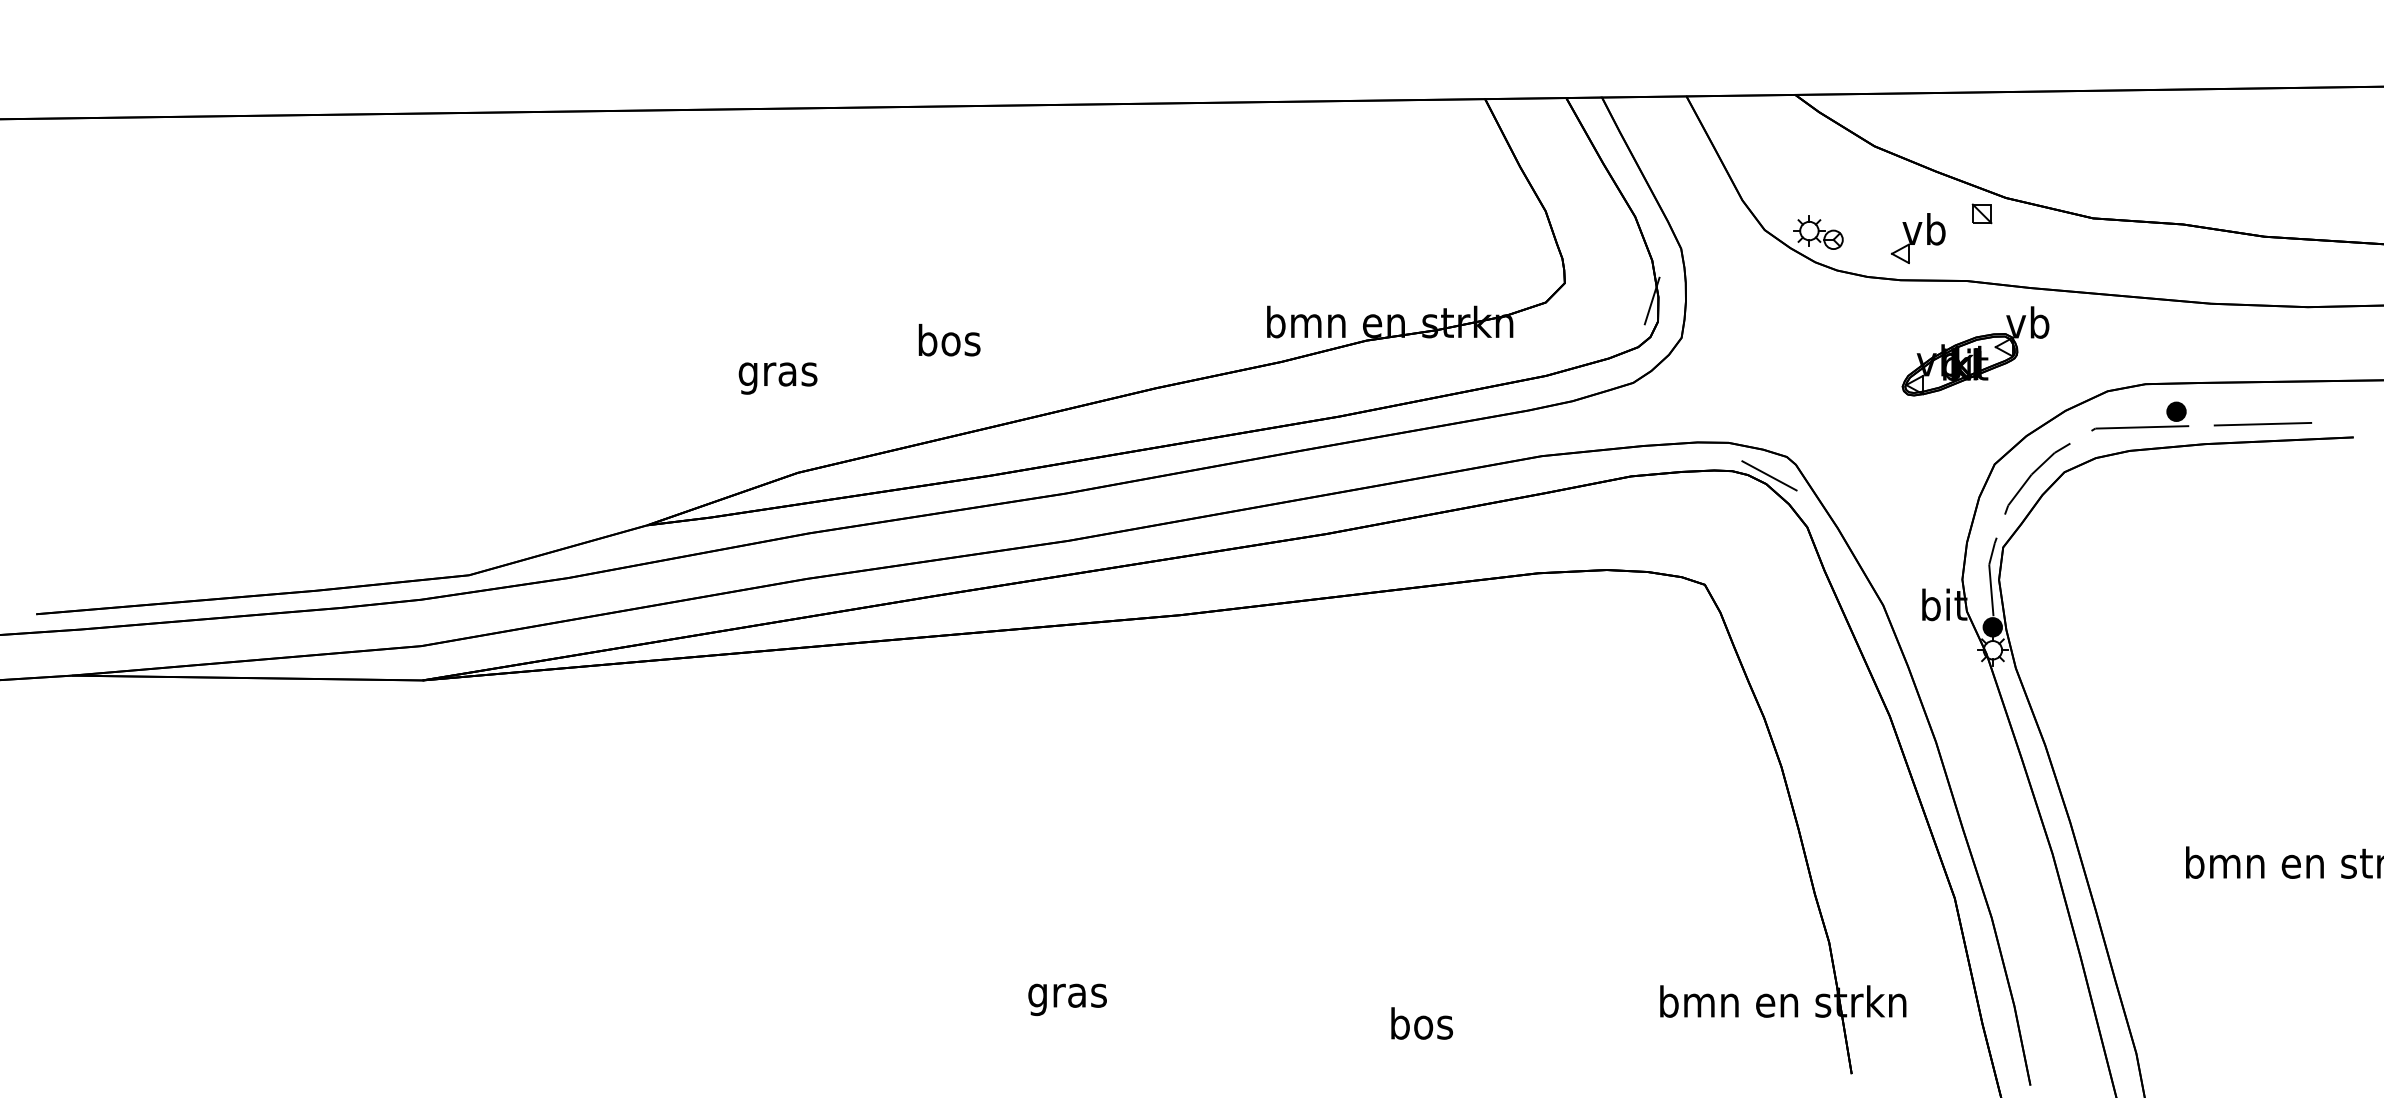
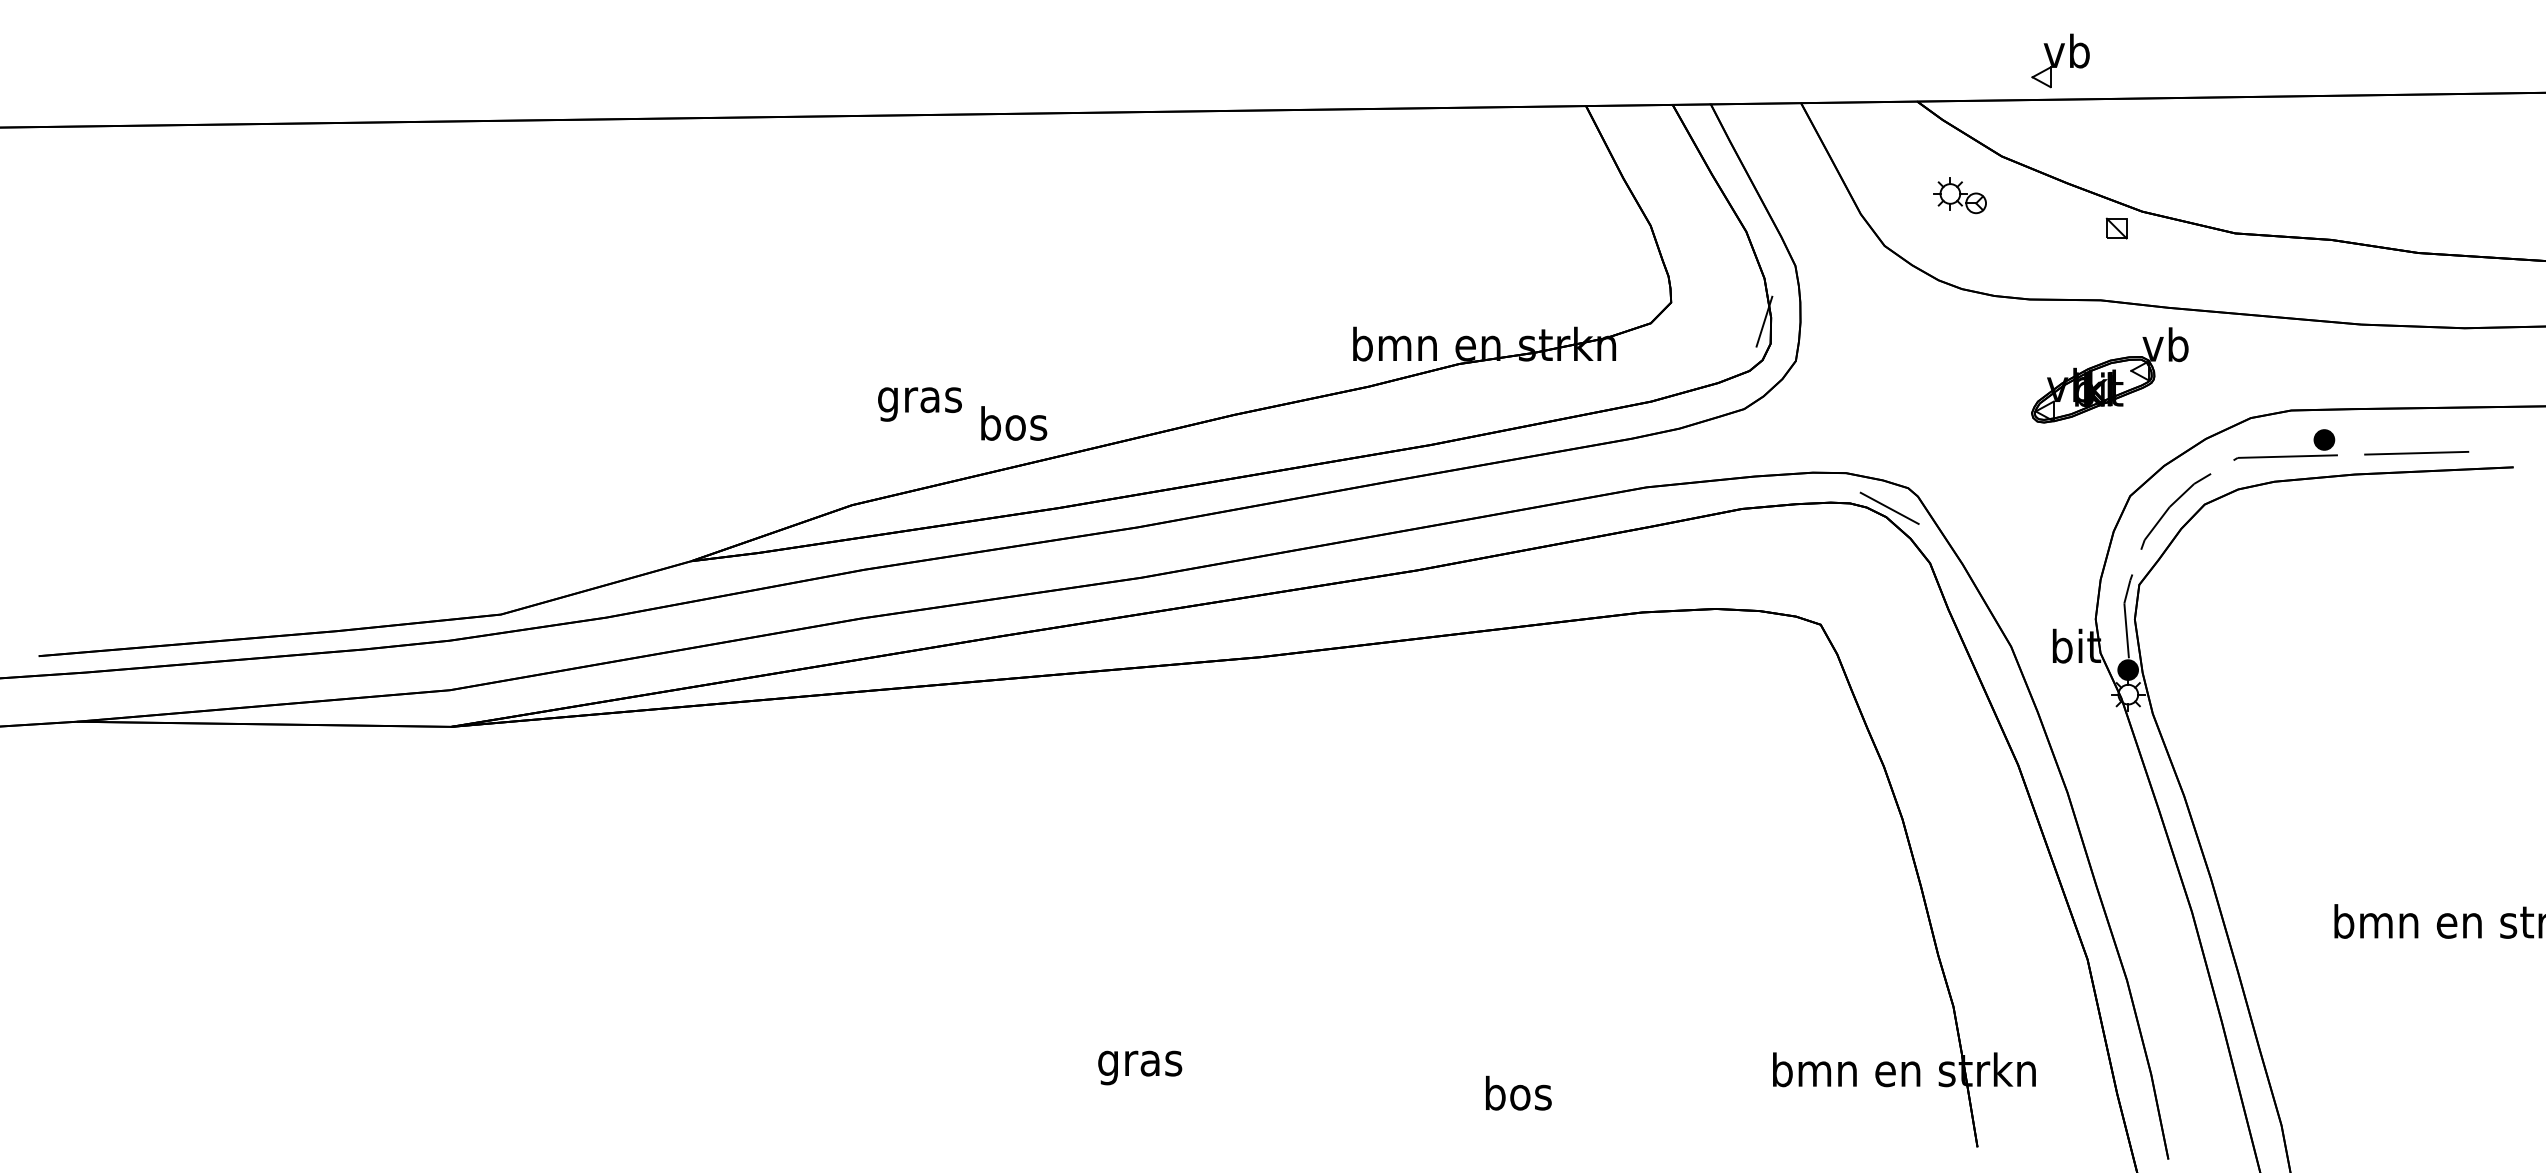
part: (1817, 232) -> (1959, 195), moved
part: (1918, 238) -> (2060, 60), moved
text: (949, 340) -> (1014, 423), moved
text: (777, 378) -> (919, 404), moved

